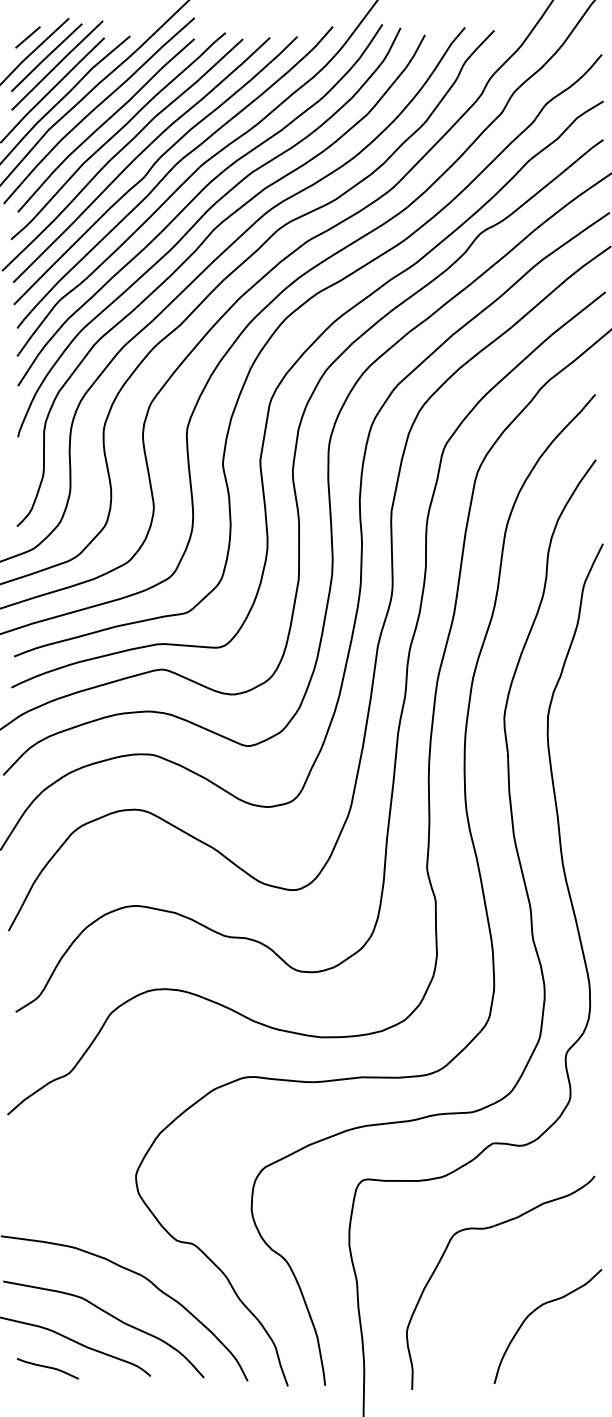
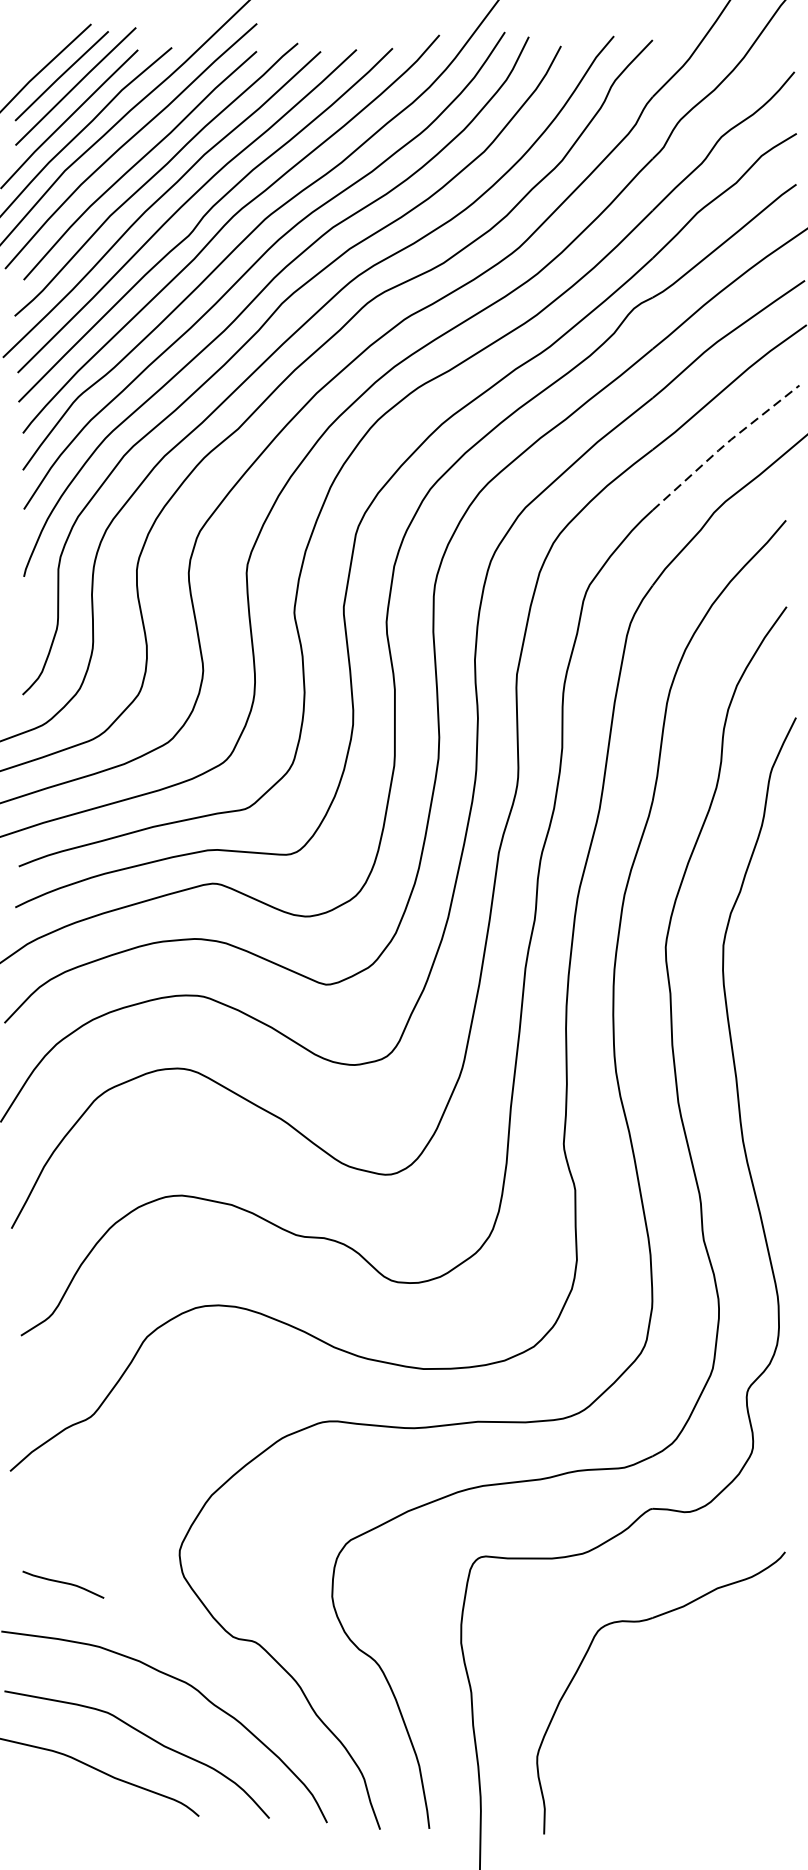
line: (27, 37) -> (36, 49), removed
line: (548, 337) -> (724, 445), solid -> dashed
curve: (536, 1310) -> (708, 1729), removed
curve: (47, 1368) -> (62, 1584), moved

